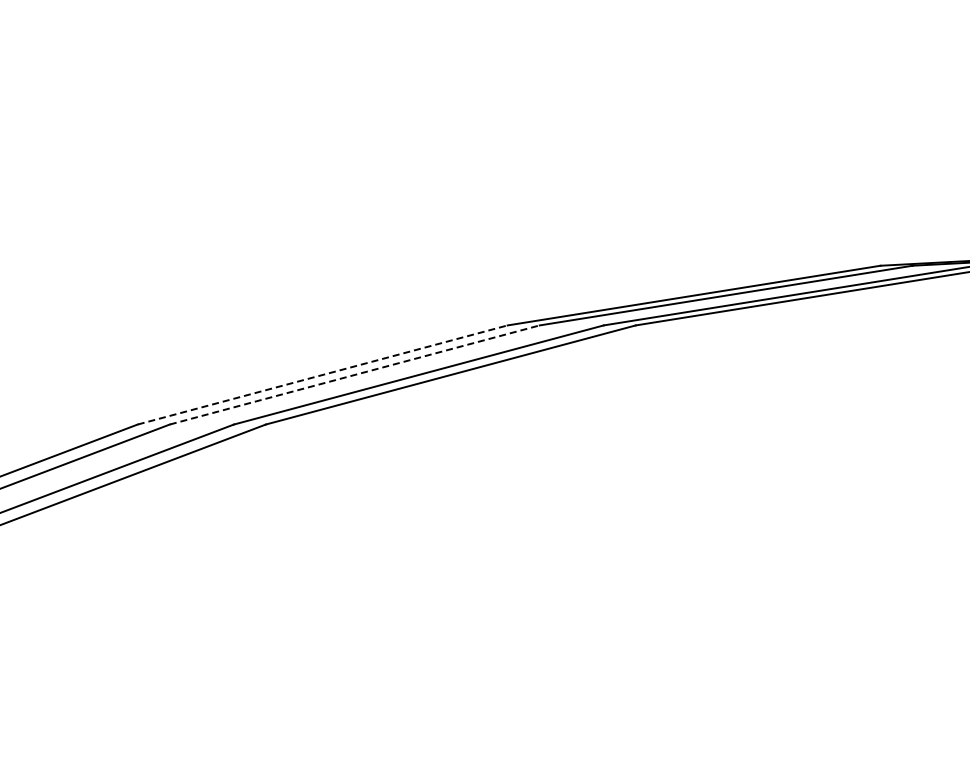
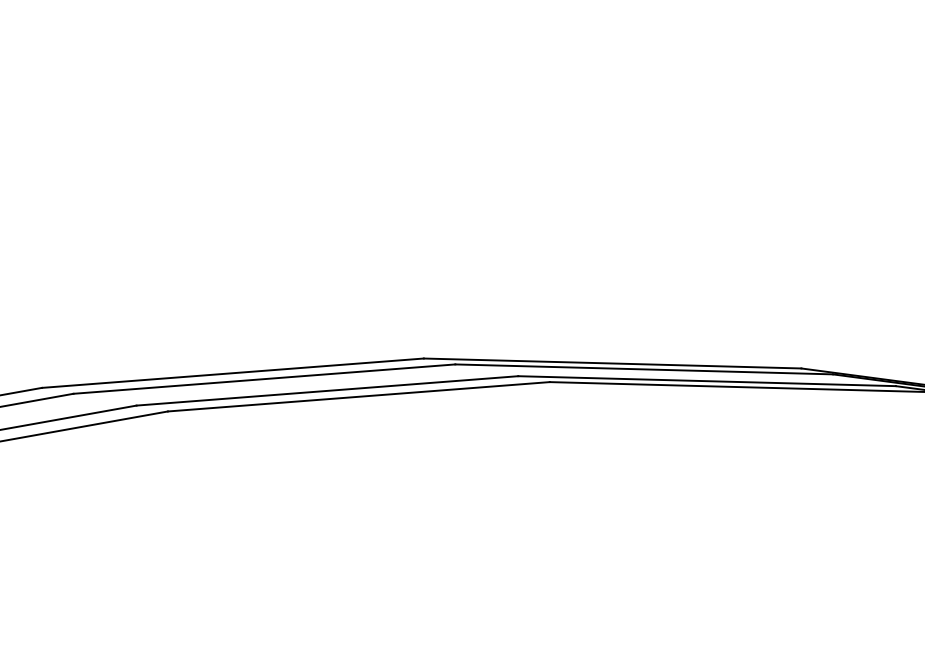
line: (323, 374) -> (233, 372), dashed -> solid
line: (355, 374) -> (265, 378), dashed -> solid

